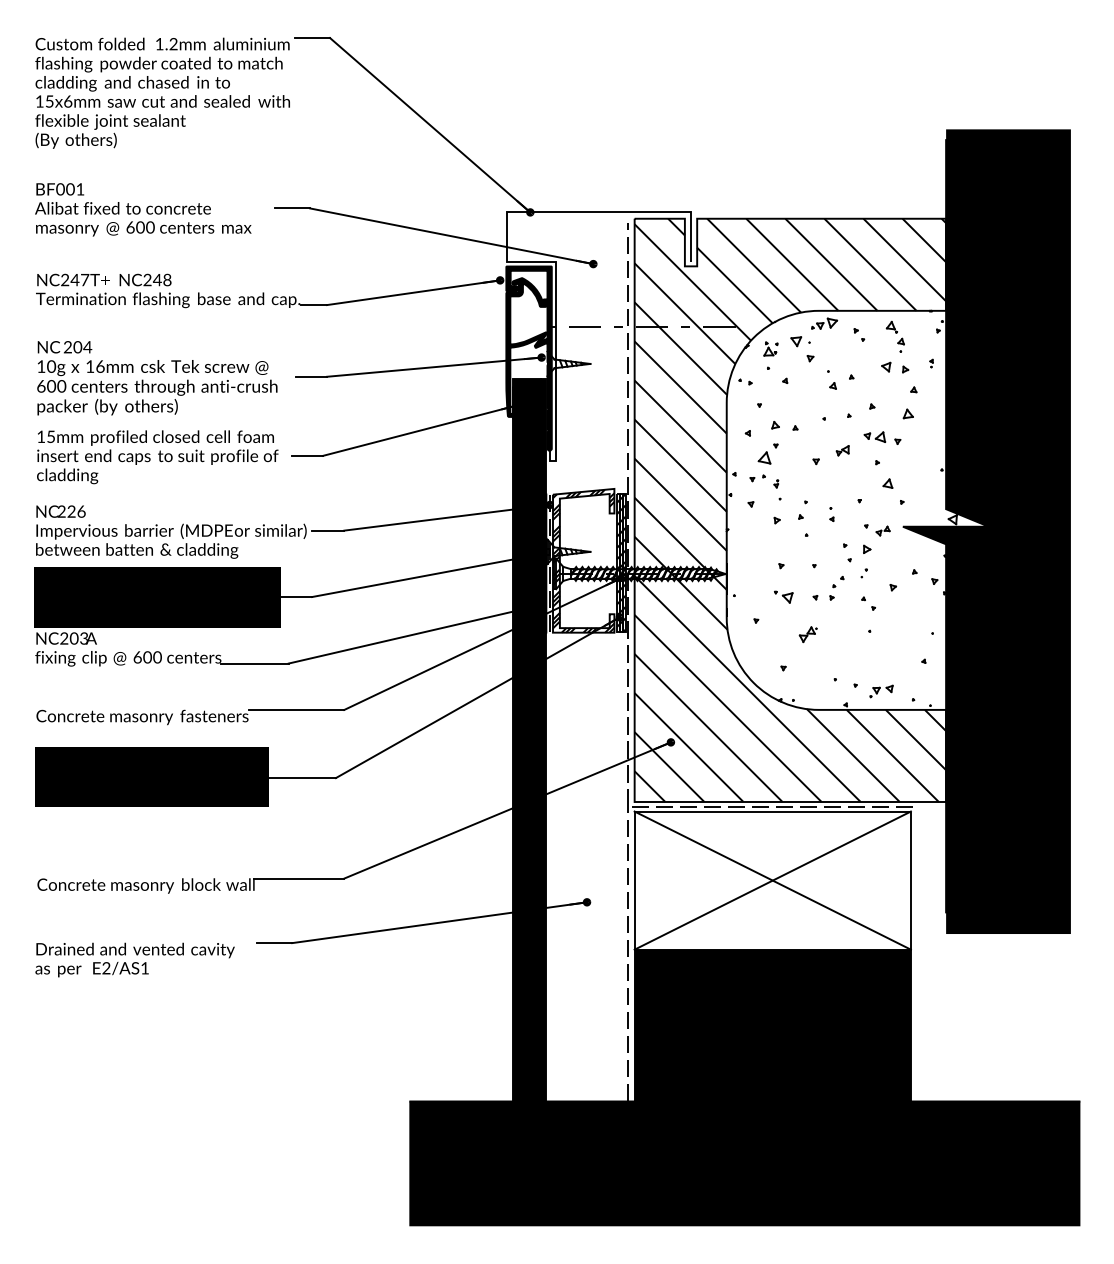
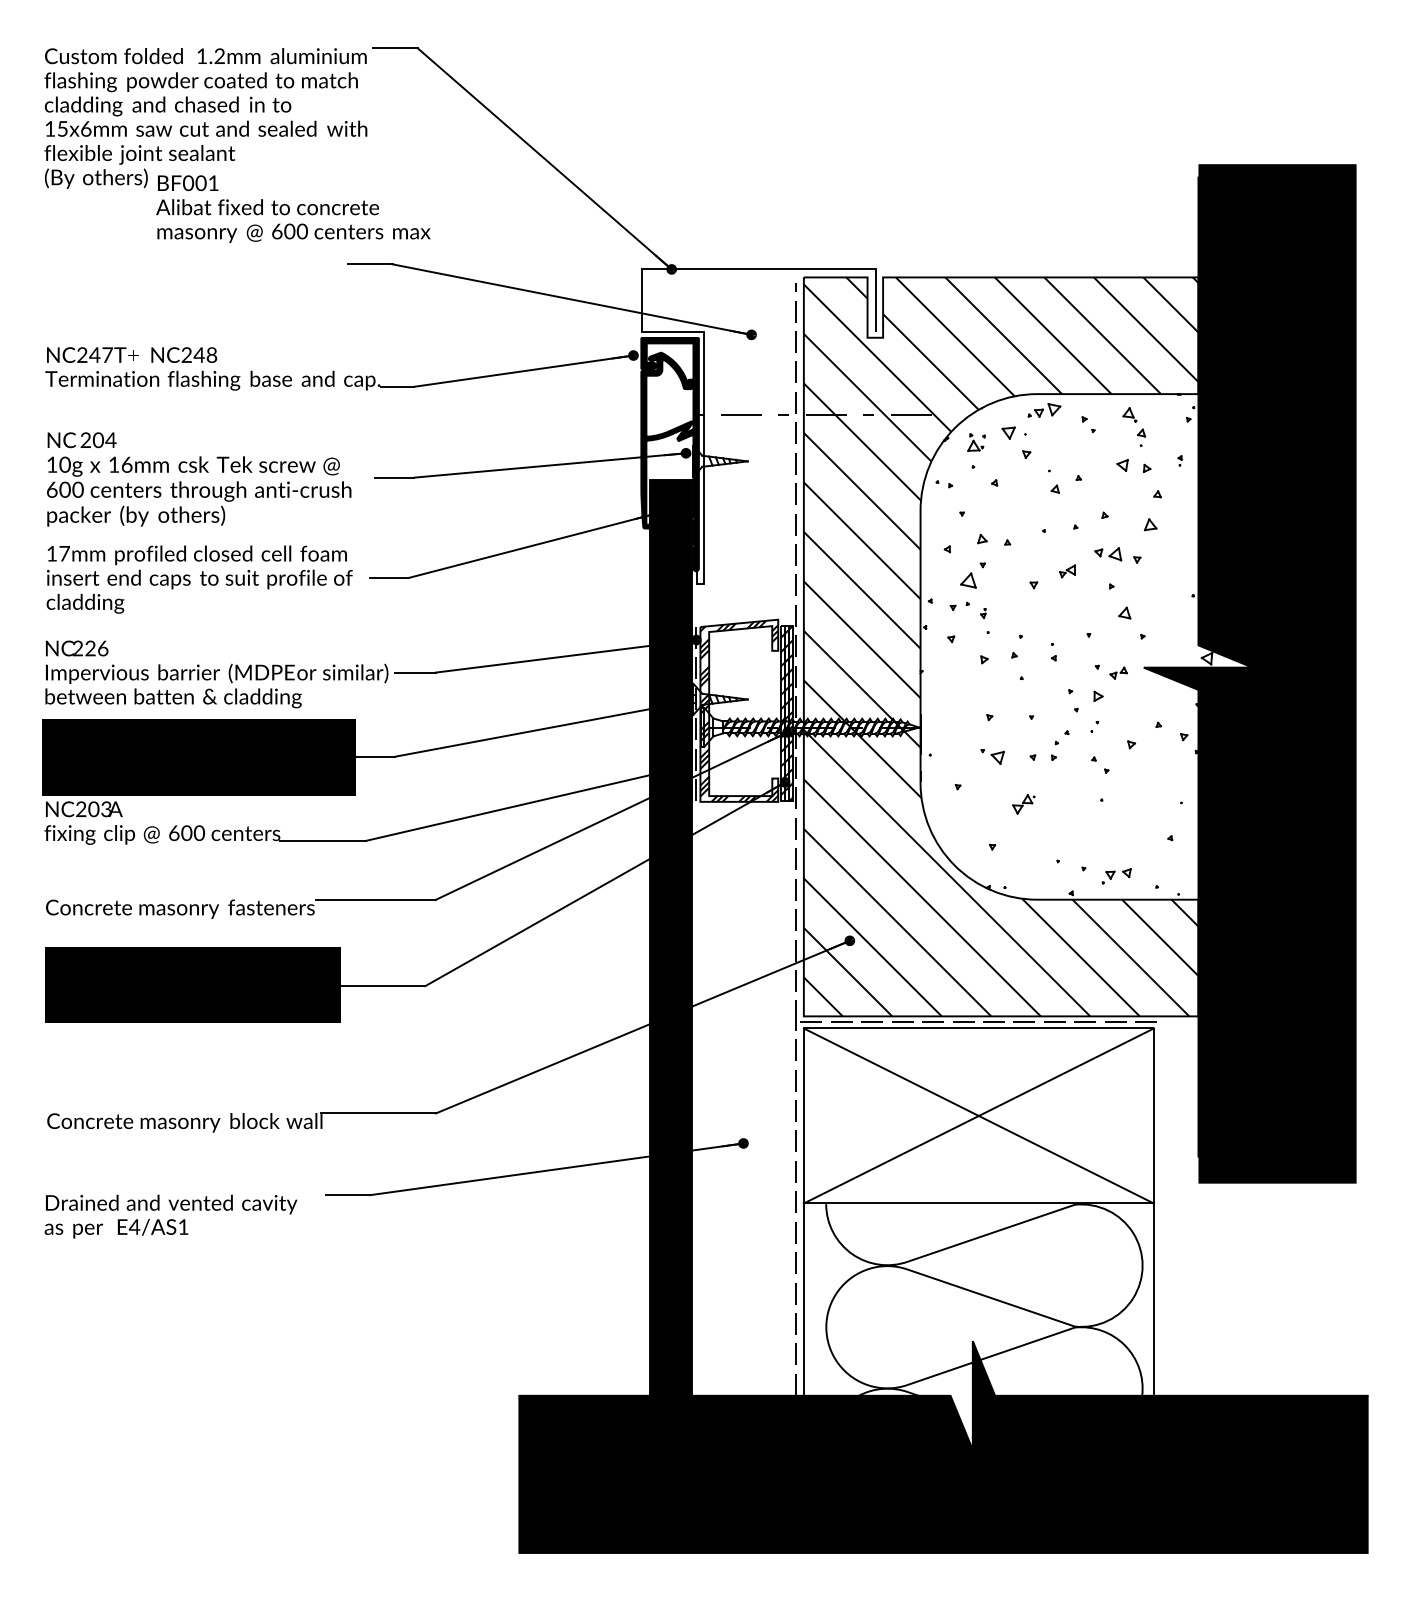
text: (143, 209) -> (293, 208), moved
text: (51, 436) -> (64, 553), 15mm -> 17mm
text: (106, 967) -> (134, 1226), E2/AS1 -> E4/AS1
fill: (772, 1046) -> (978, 1326), removed

